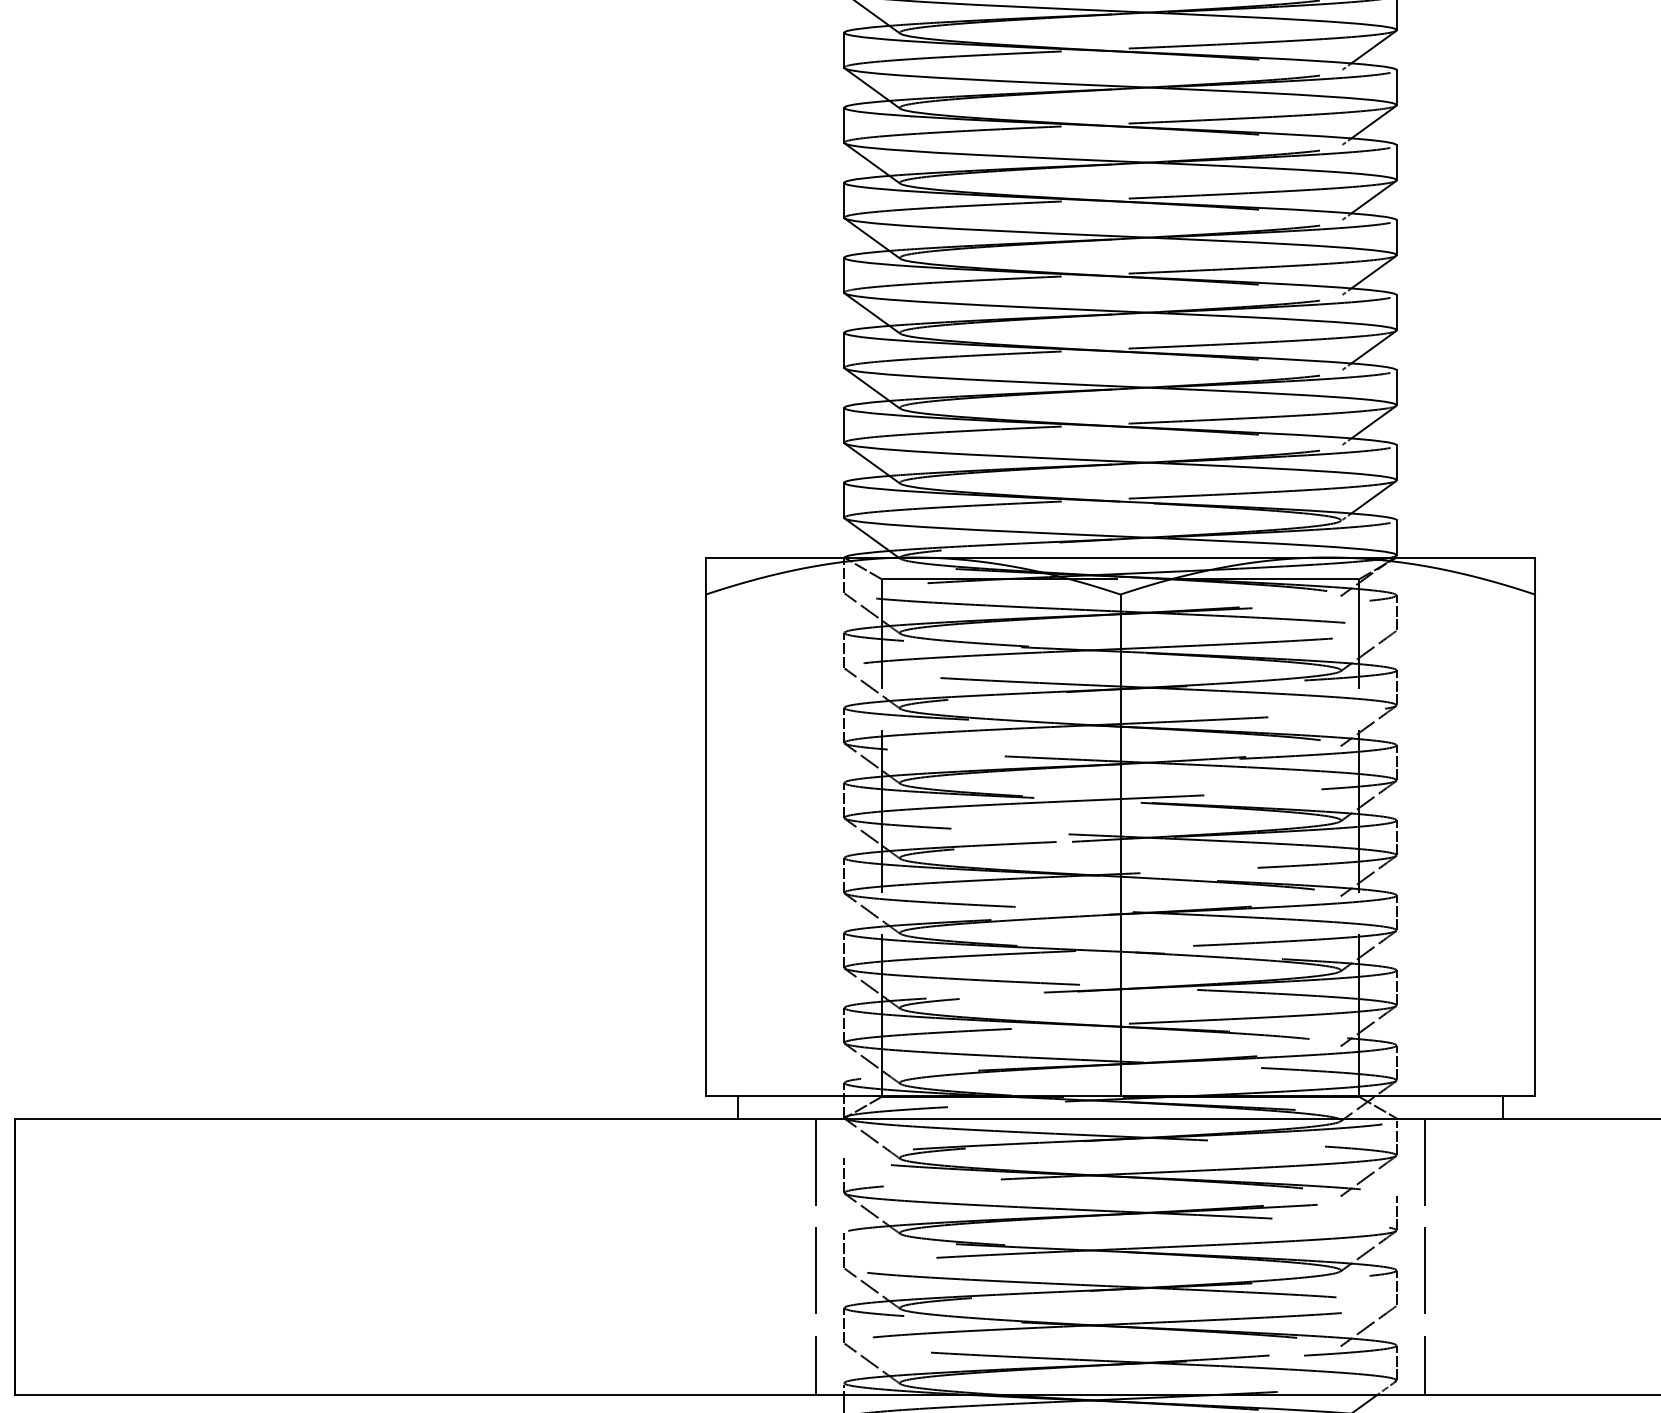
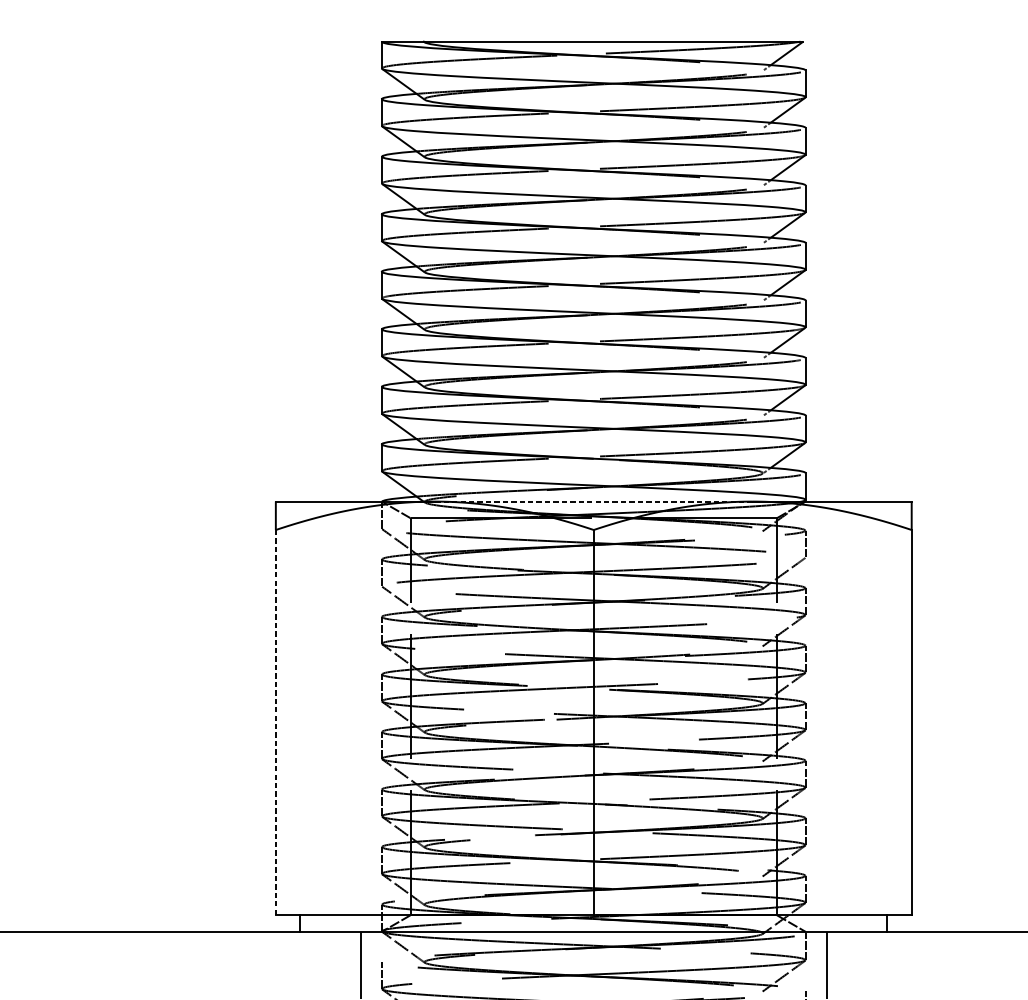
line: (1120, 557) -> (593, 501), solid -> dashed
line: (705, 845) -> (275, 722), solid -> dashed

